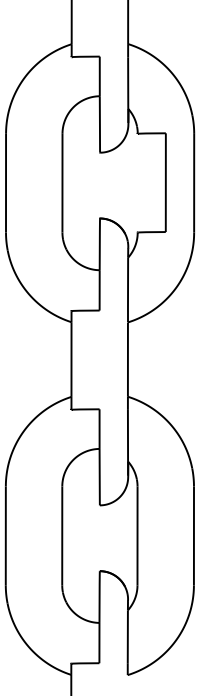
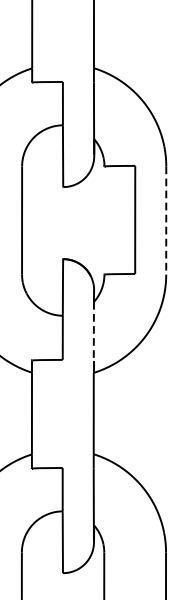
line: (194, 183) -> (166, 220), solid -> dashed
line: (128, 284) -> (94, 331), solid -> dashed

